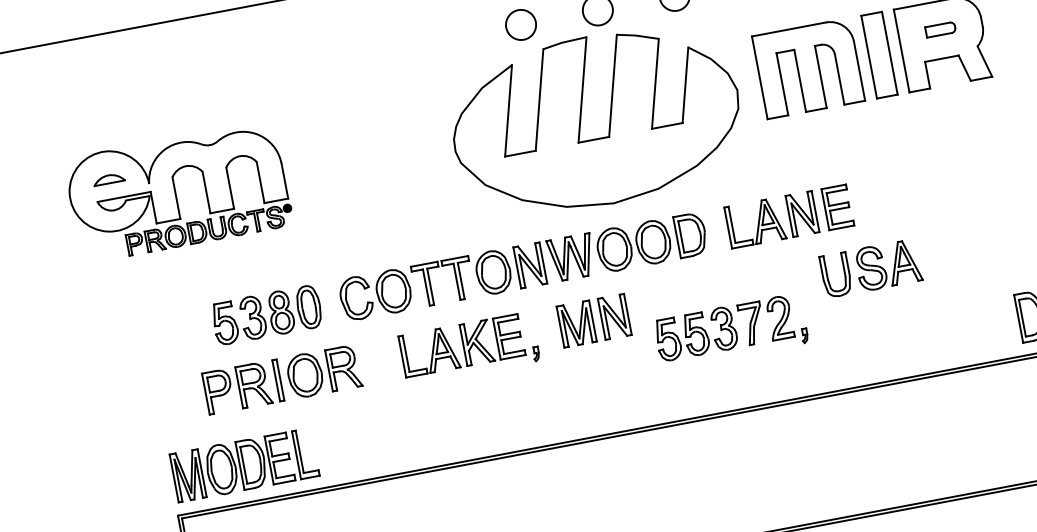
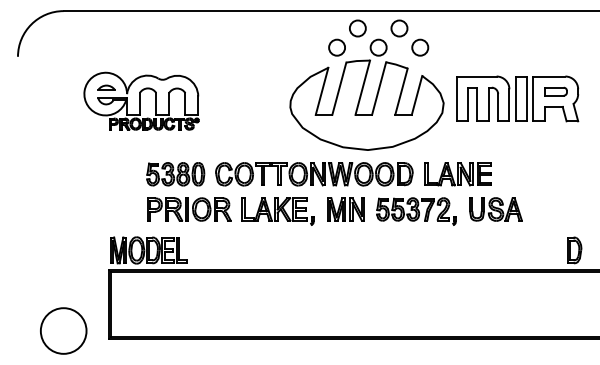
part: (939, 29) -> (555, 91), size x1.43
part: (730, 331) -> (416, 211), moved
part: (282, 379) -> (189, 209), moved

